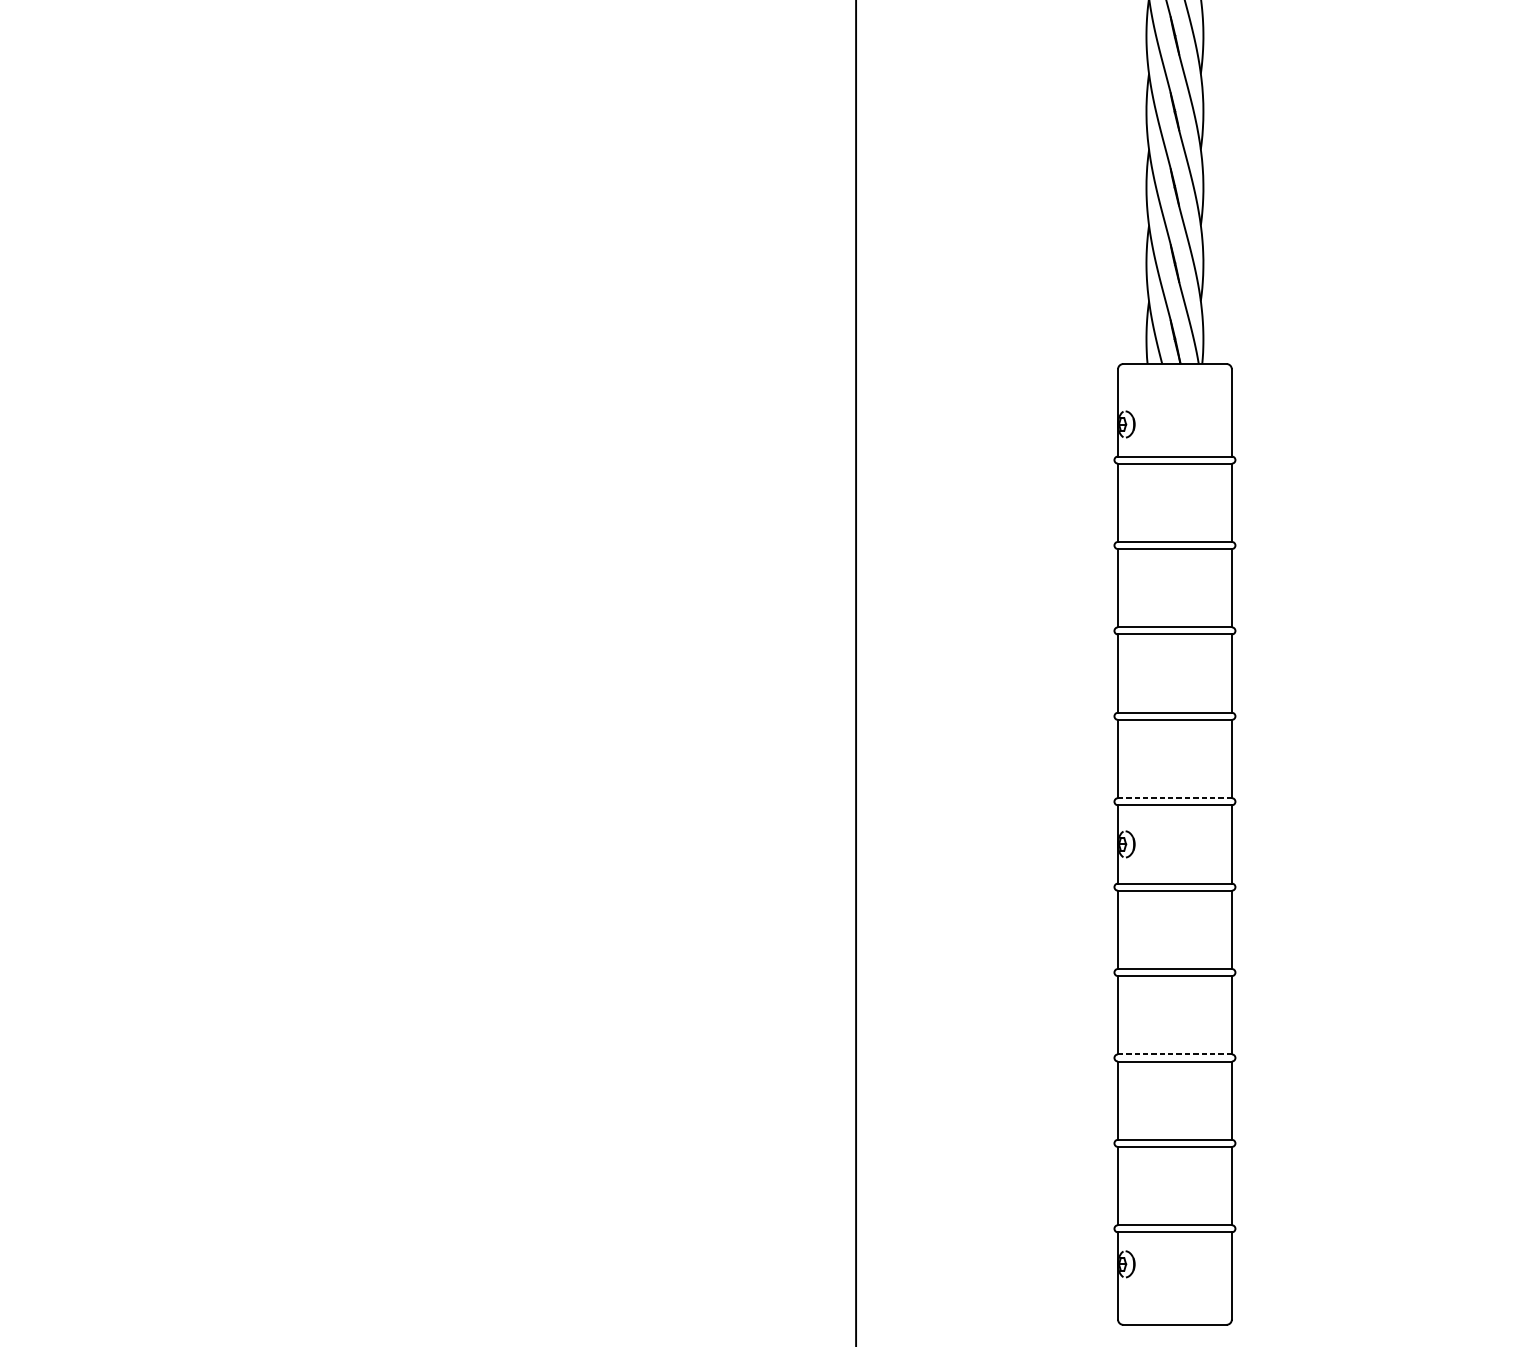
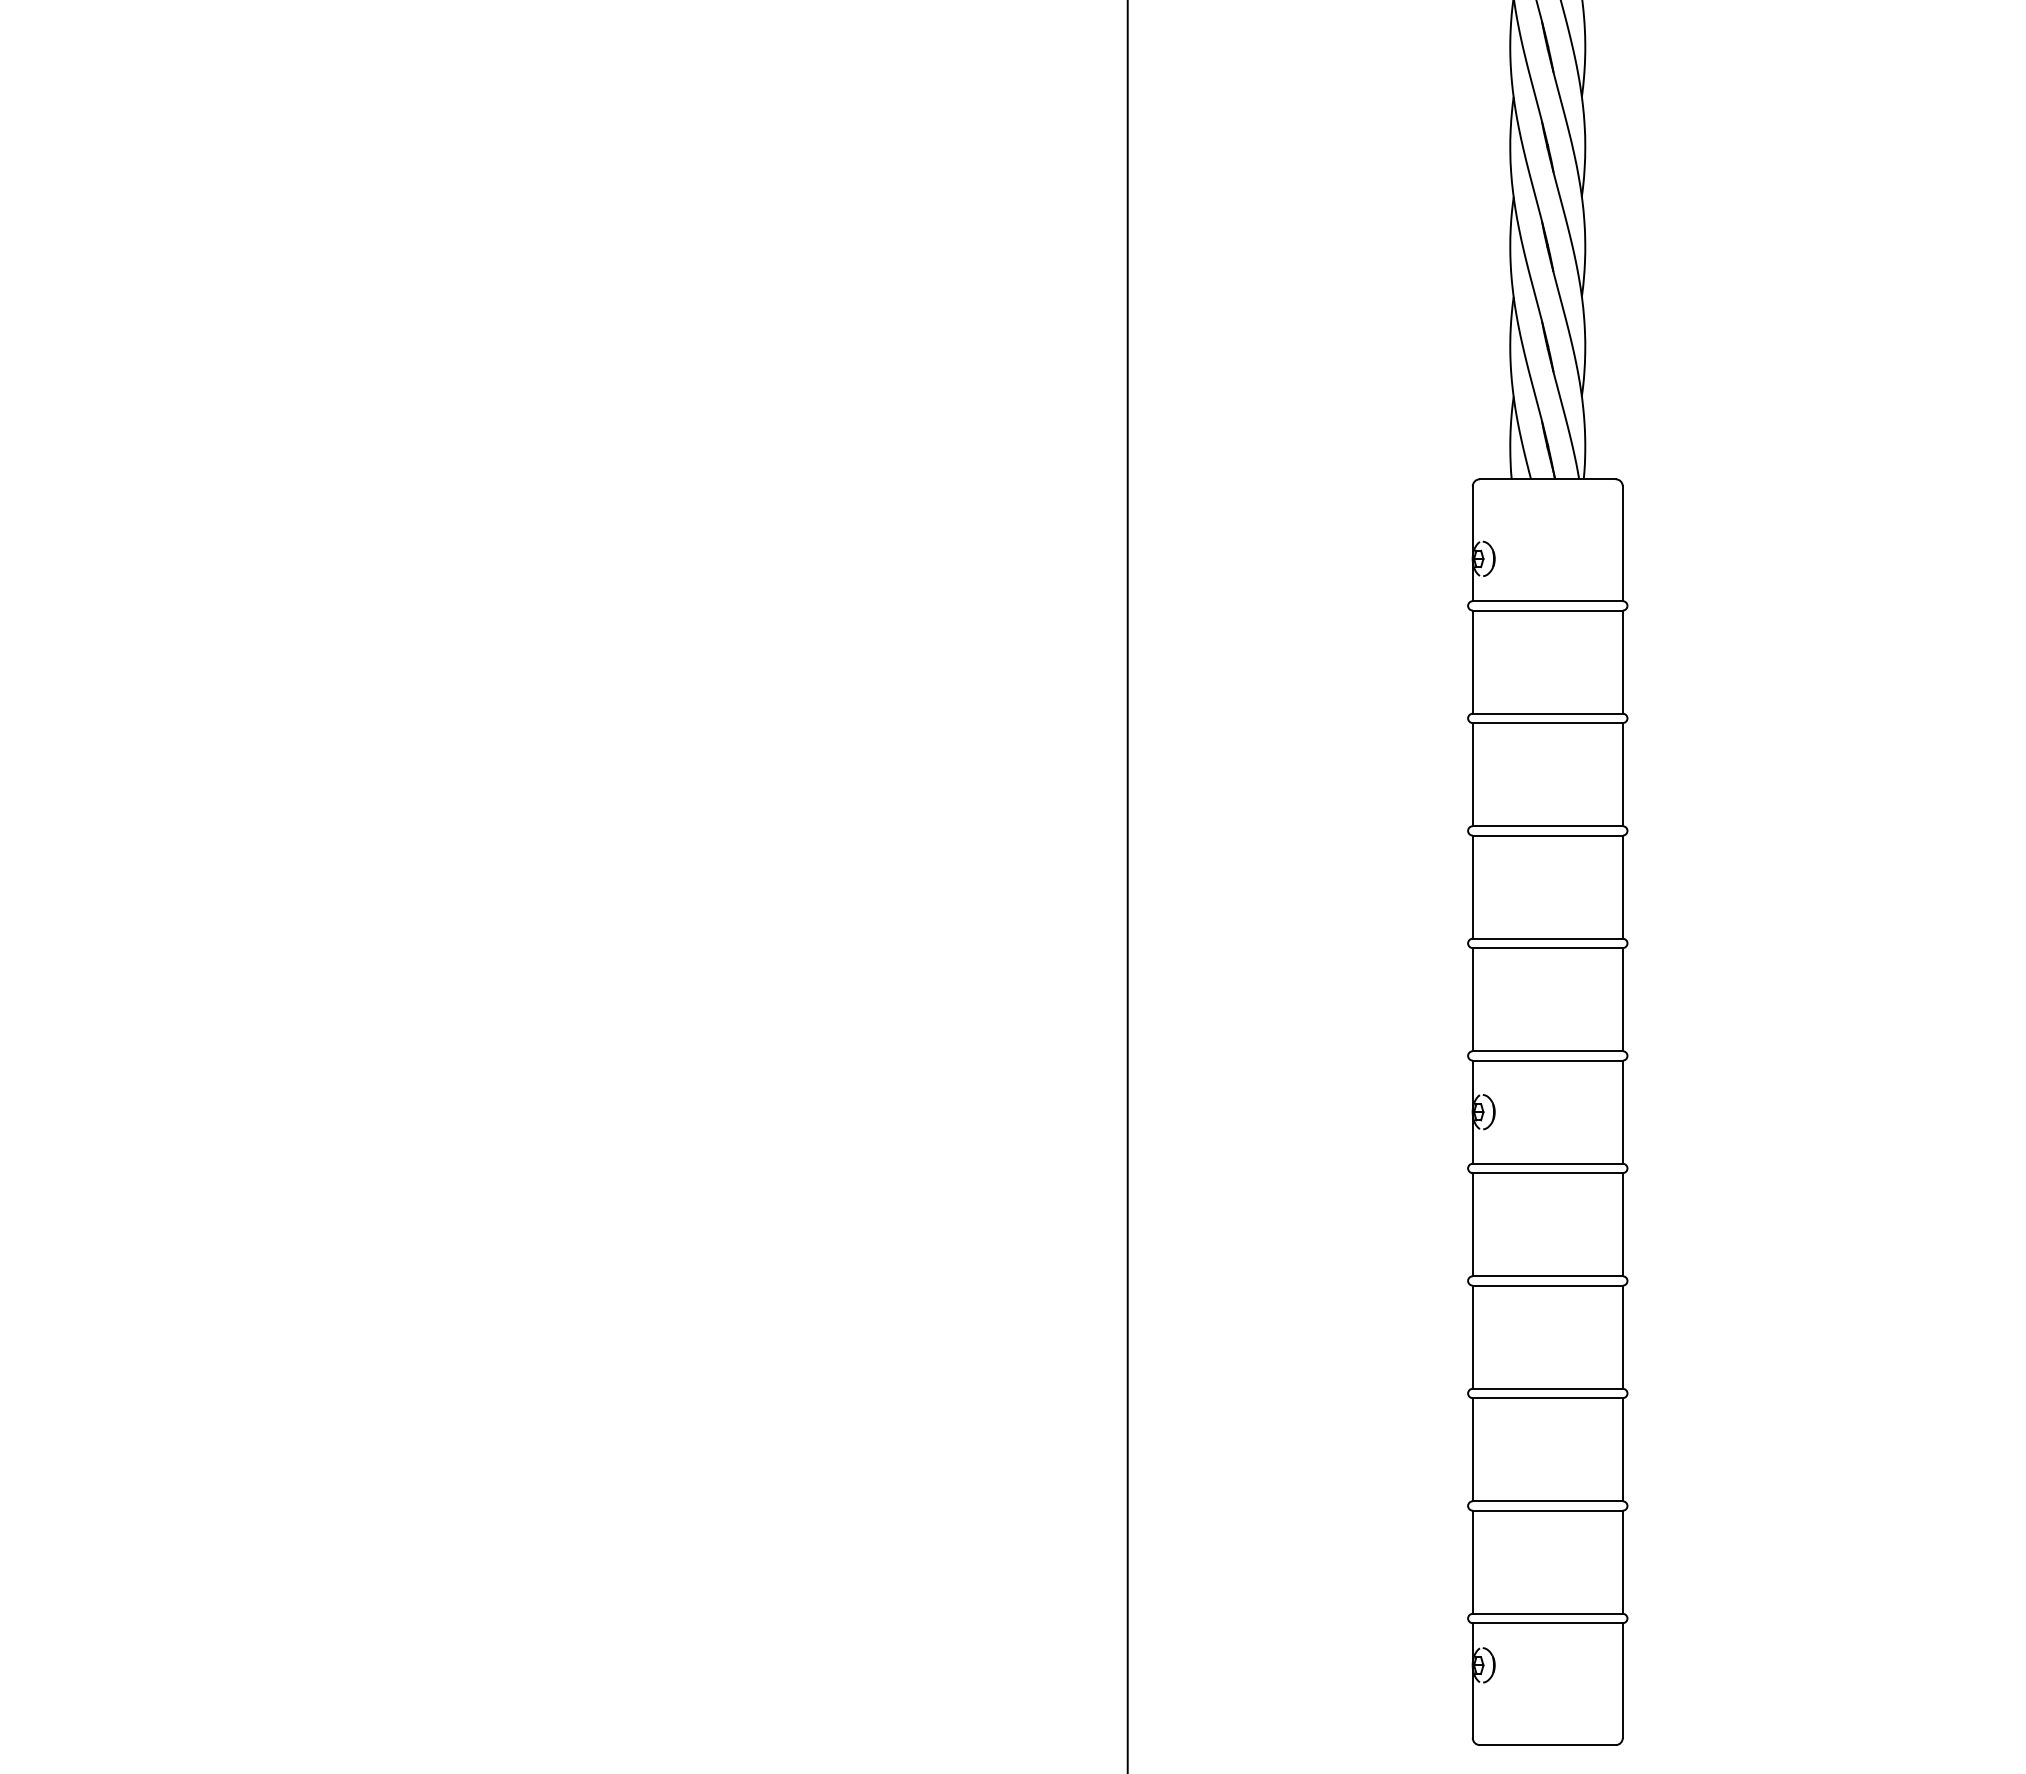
line: (1174, 798) -> (1547, 1051), dashed -> solid
line: (1174, 1054) -> (1547, 1388), dashed -> solid

